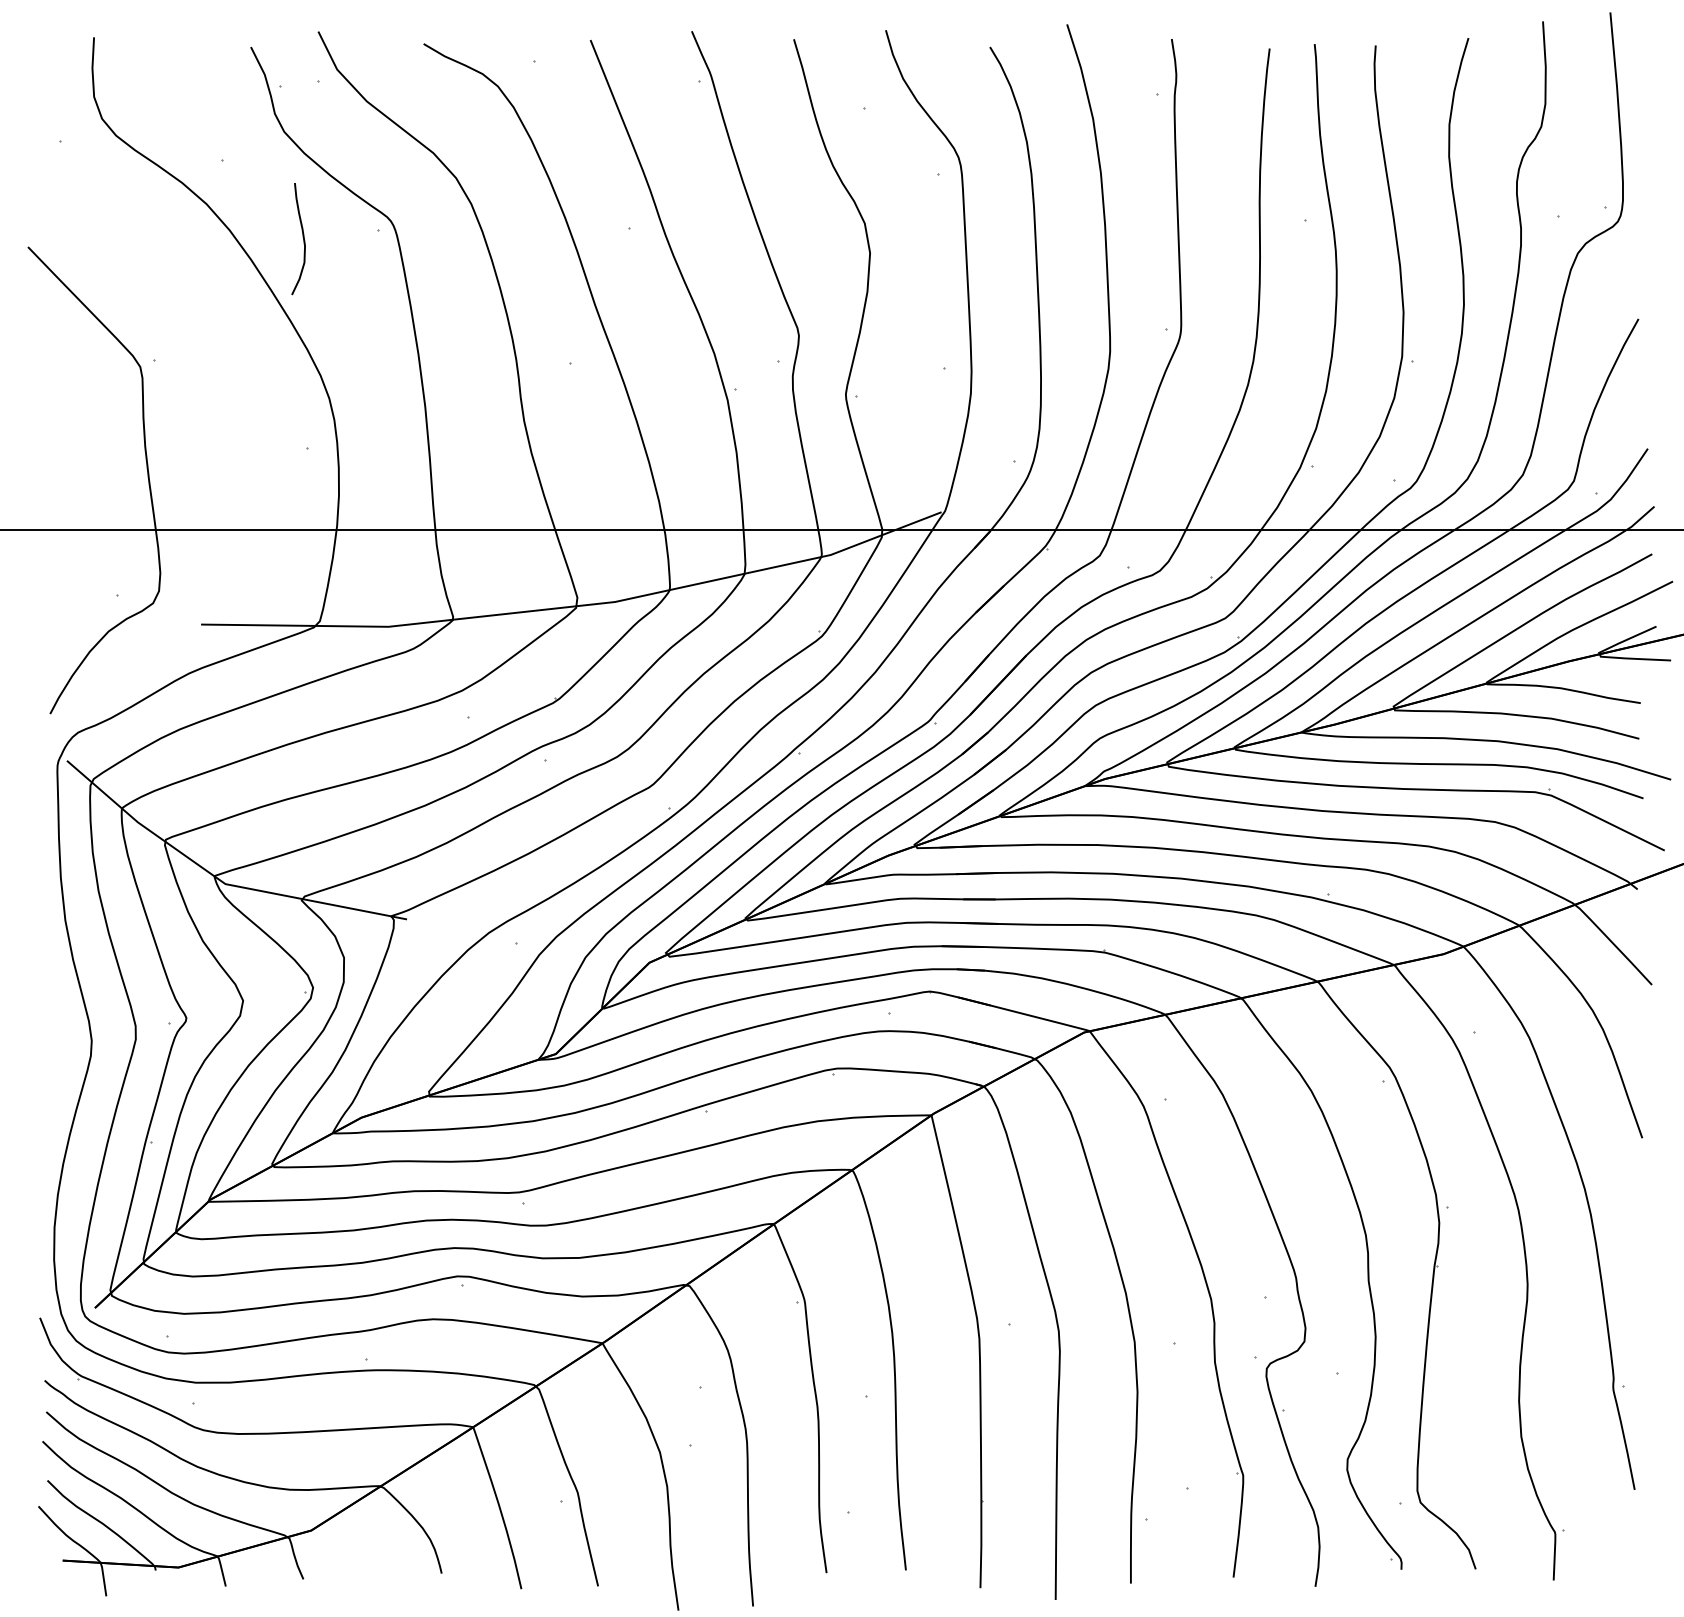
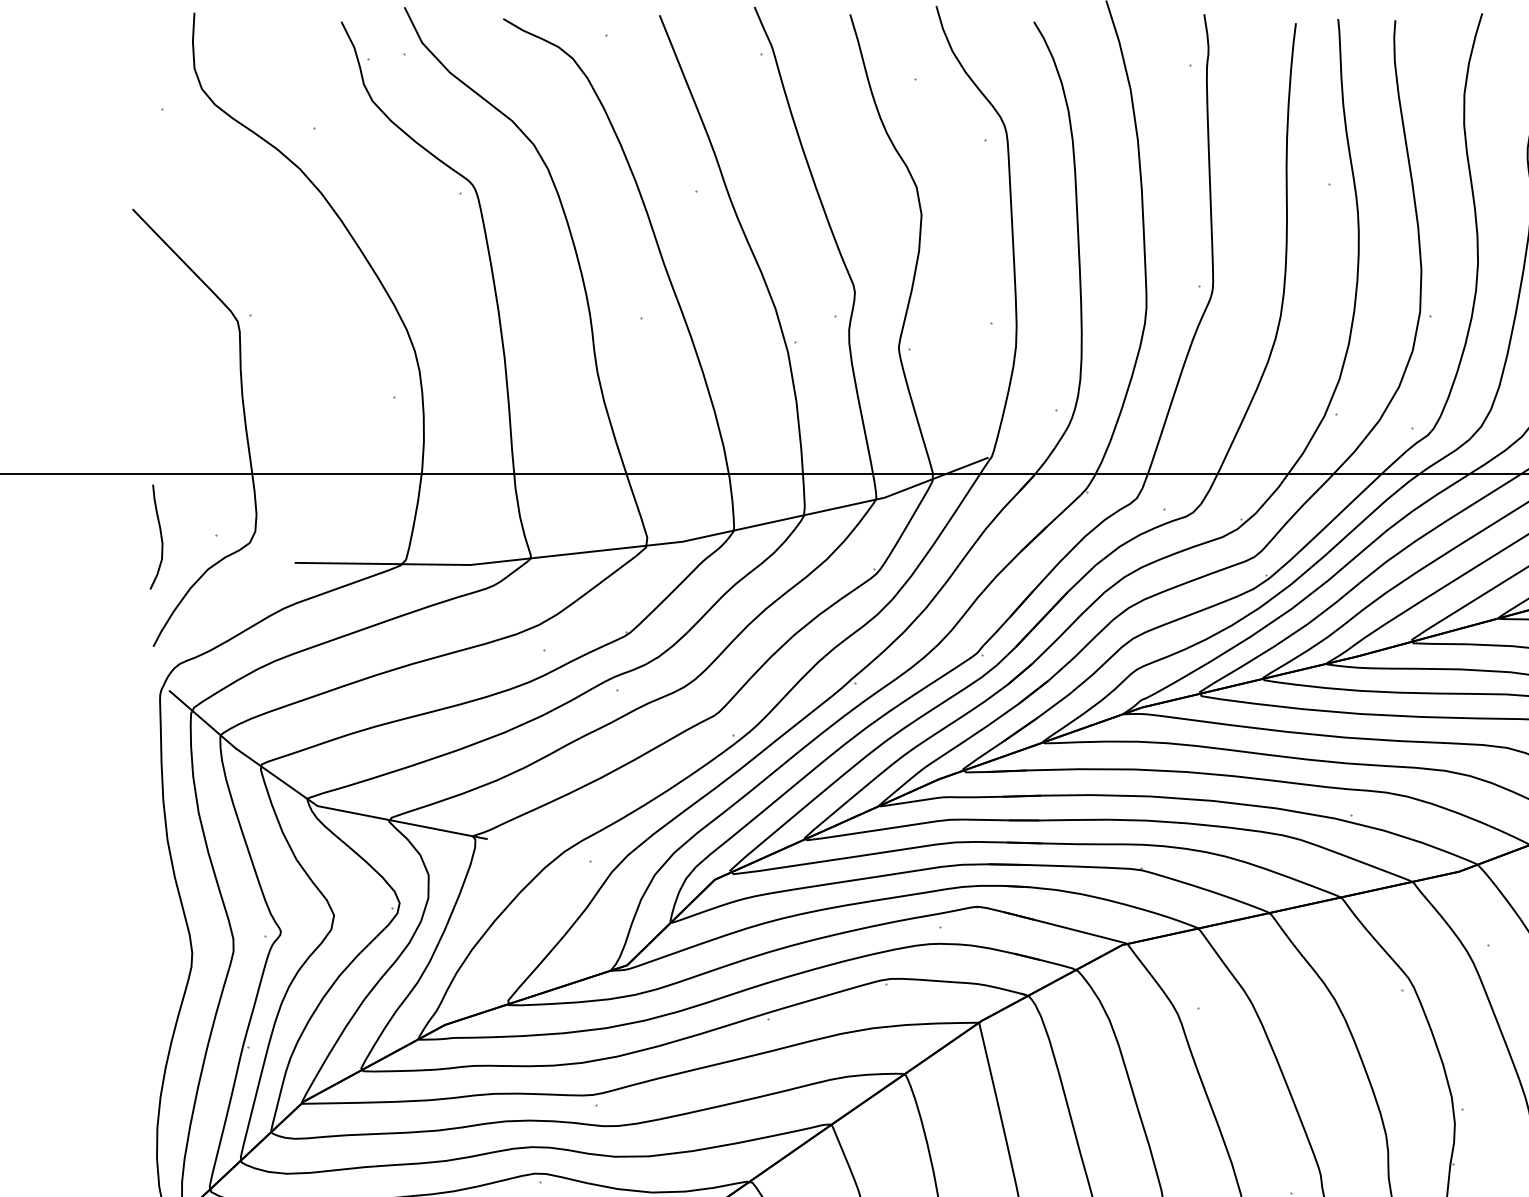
curve: (302, 237) -> (160, 535), moved

